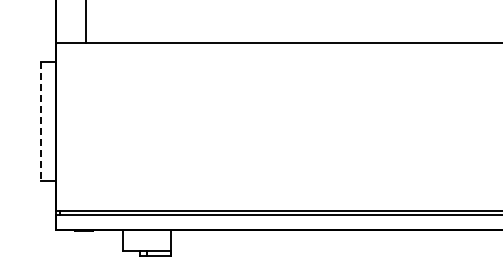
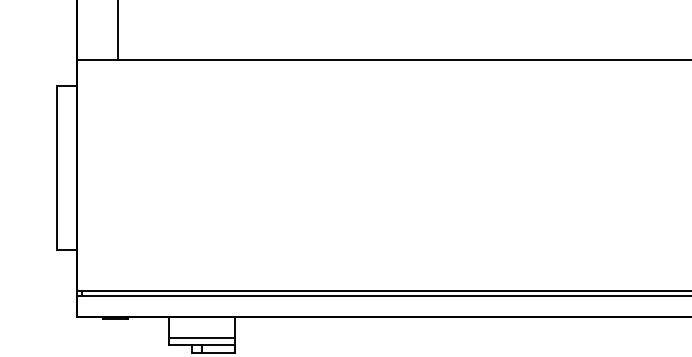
line: (41, 121) -> (56, 167), dashed -> solid
line: (146, 245) -> (201, 338), added

